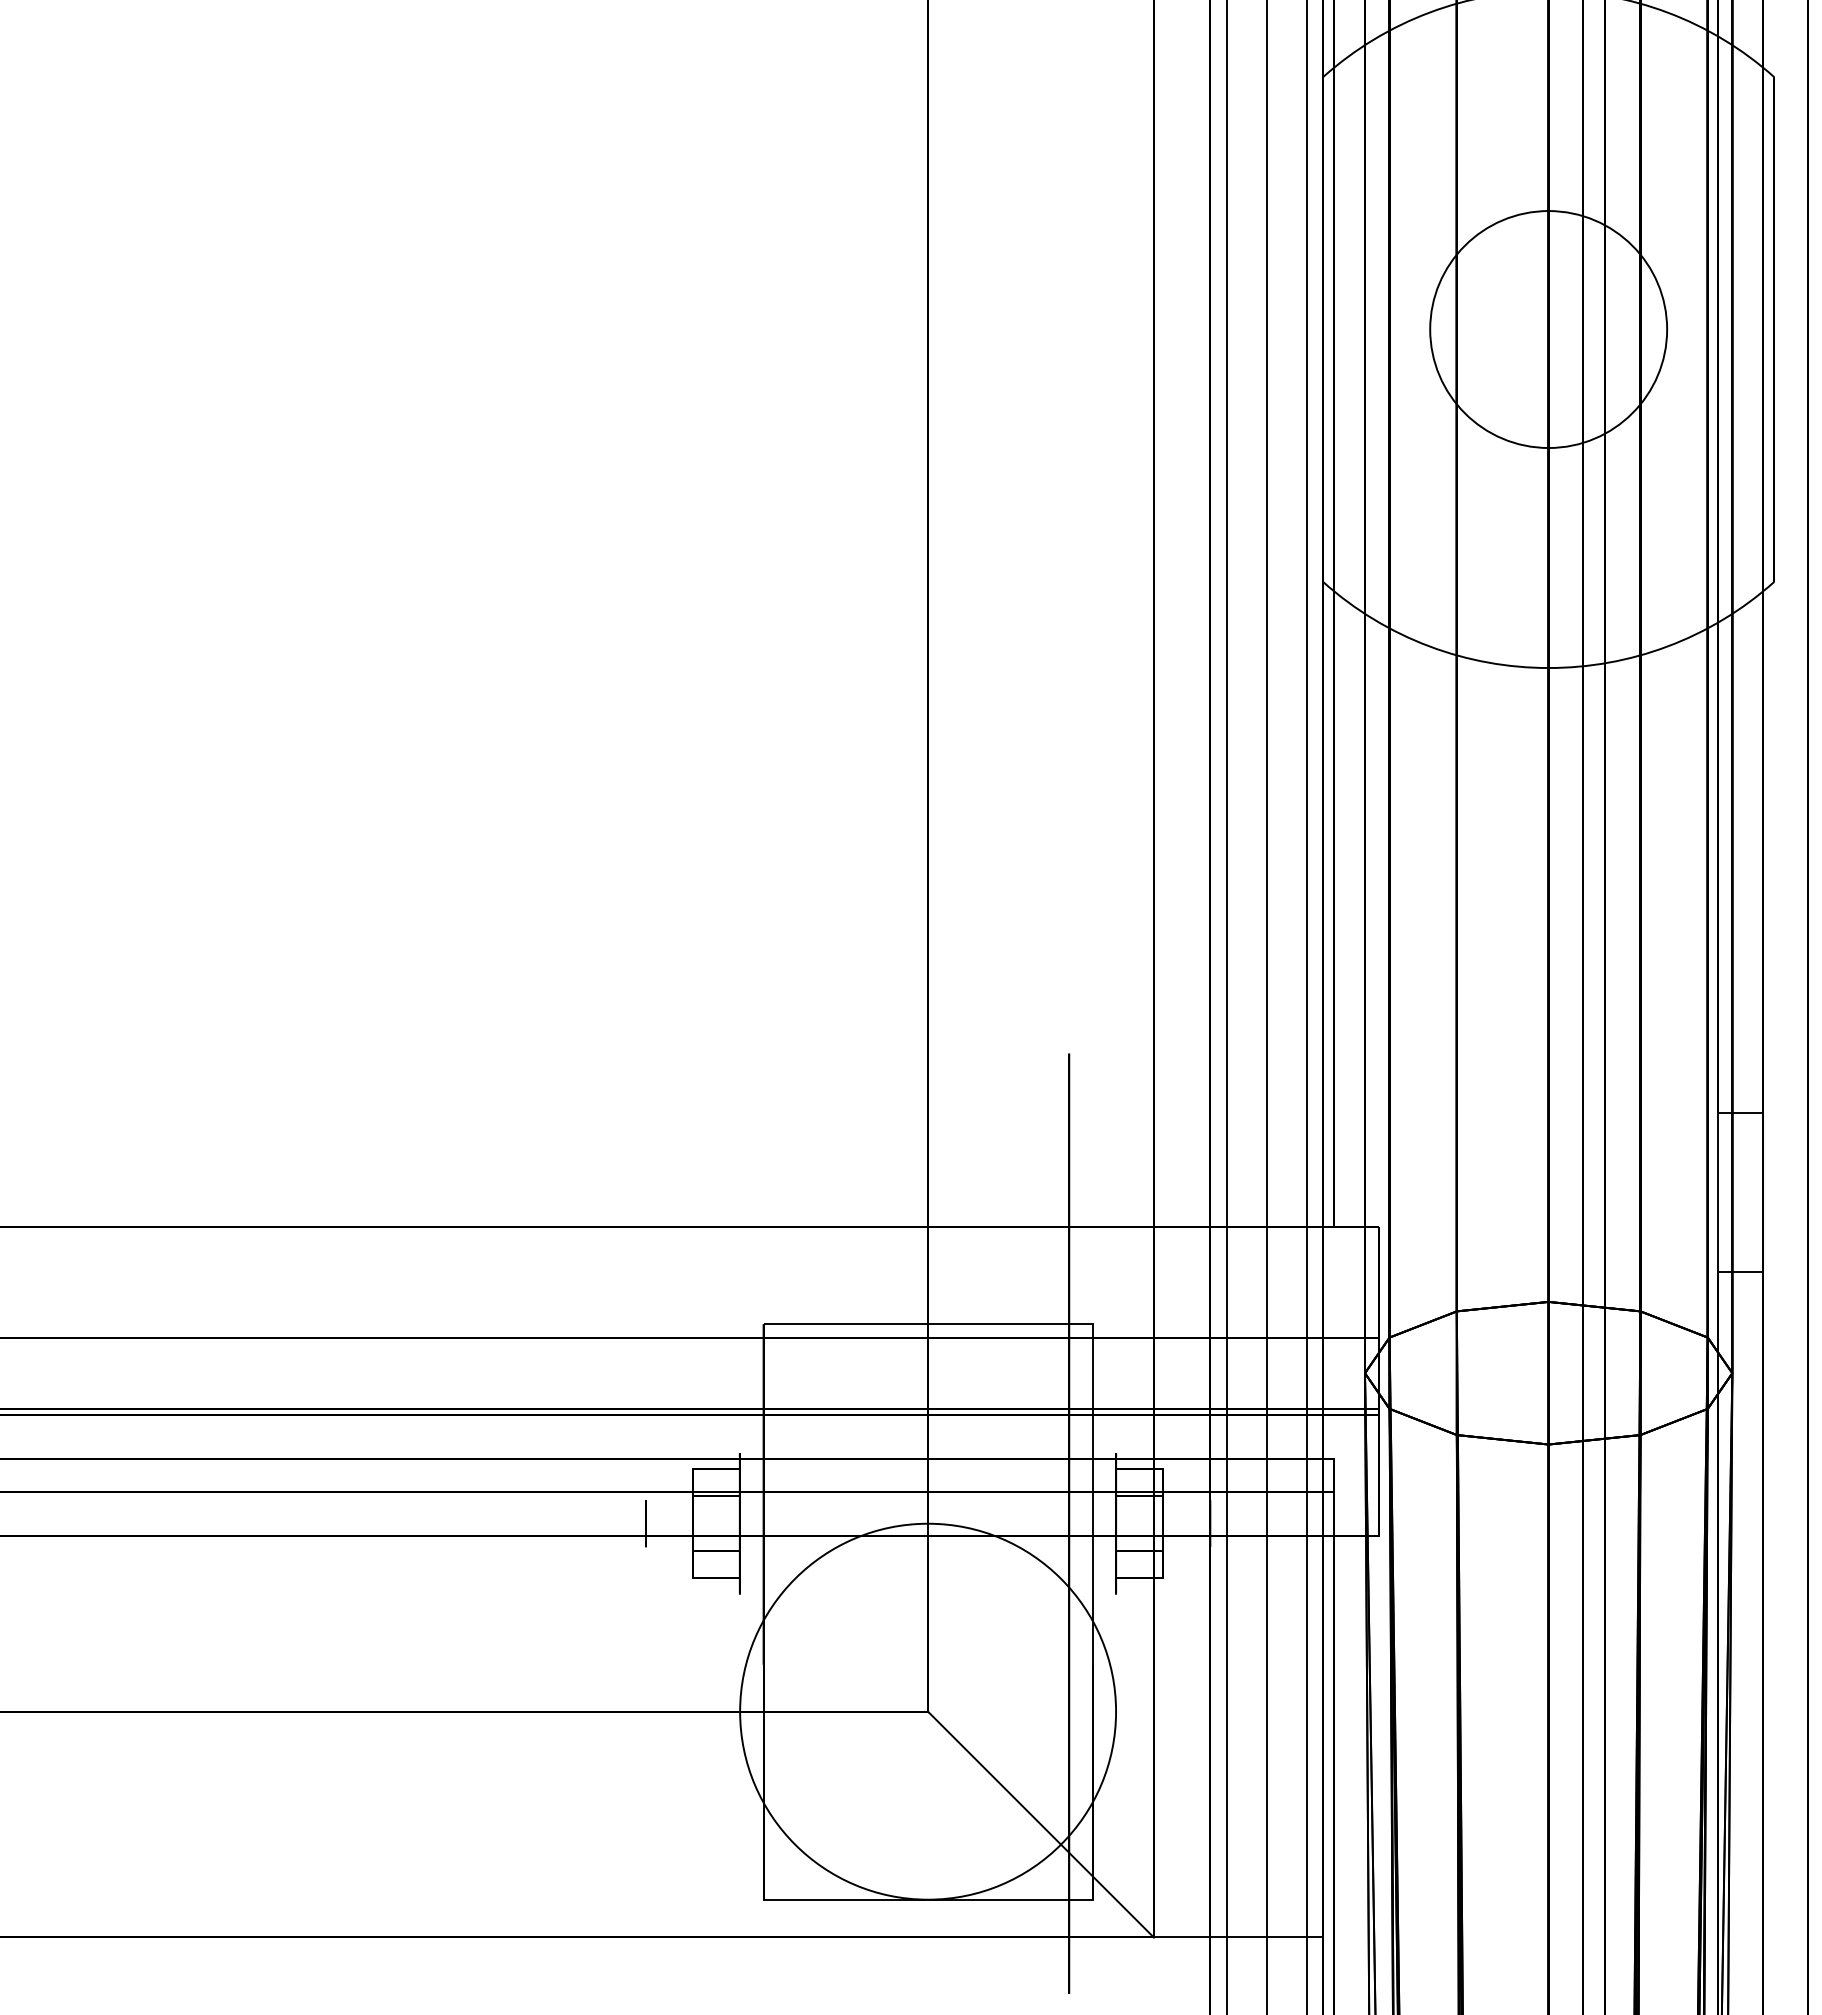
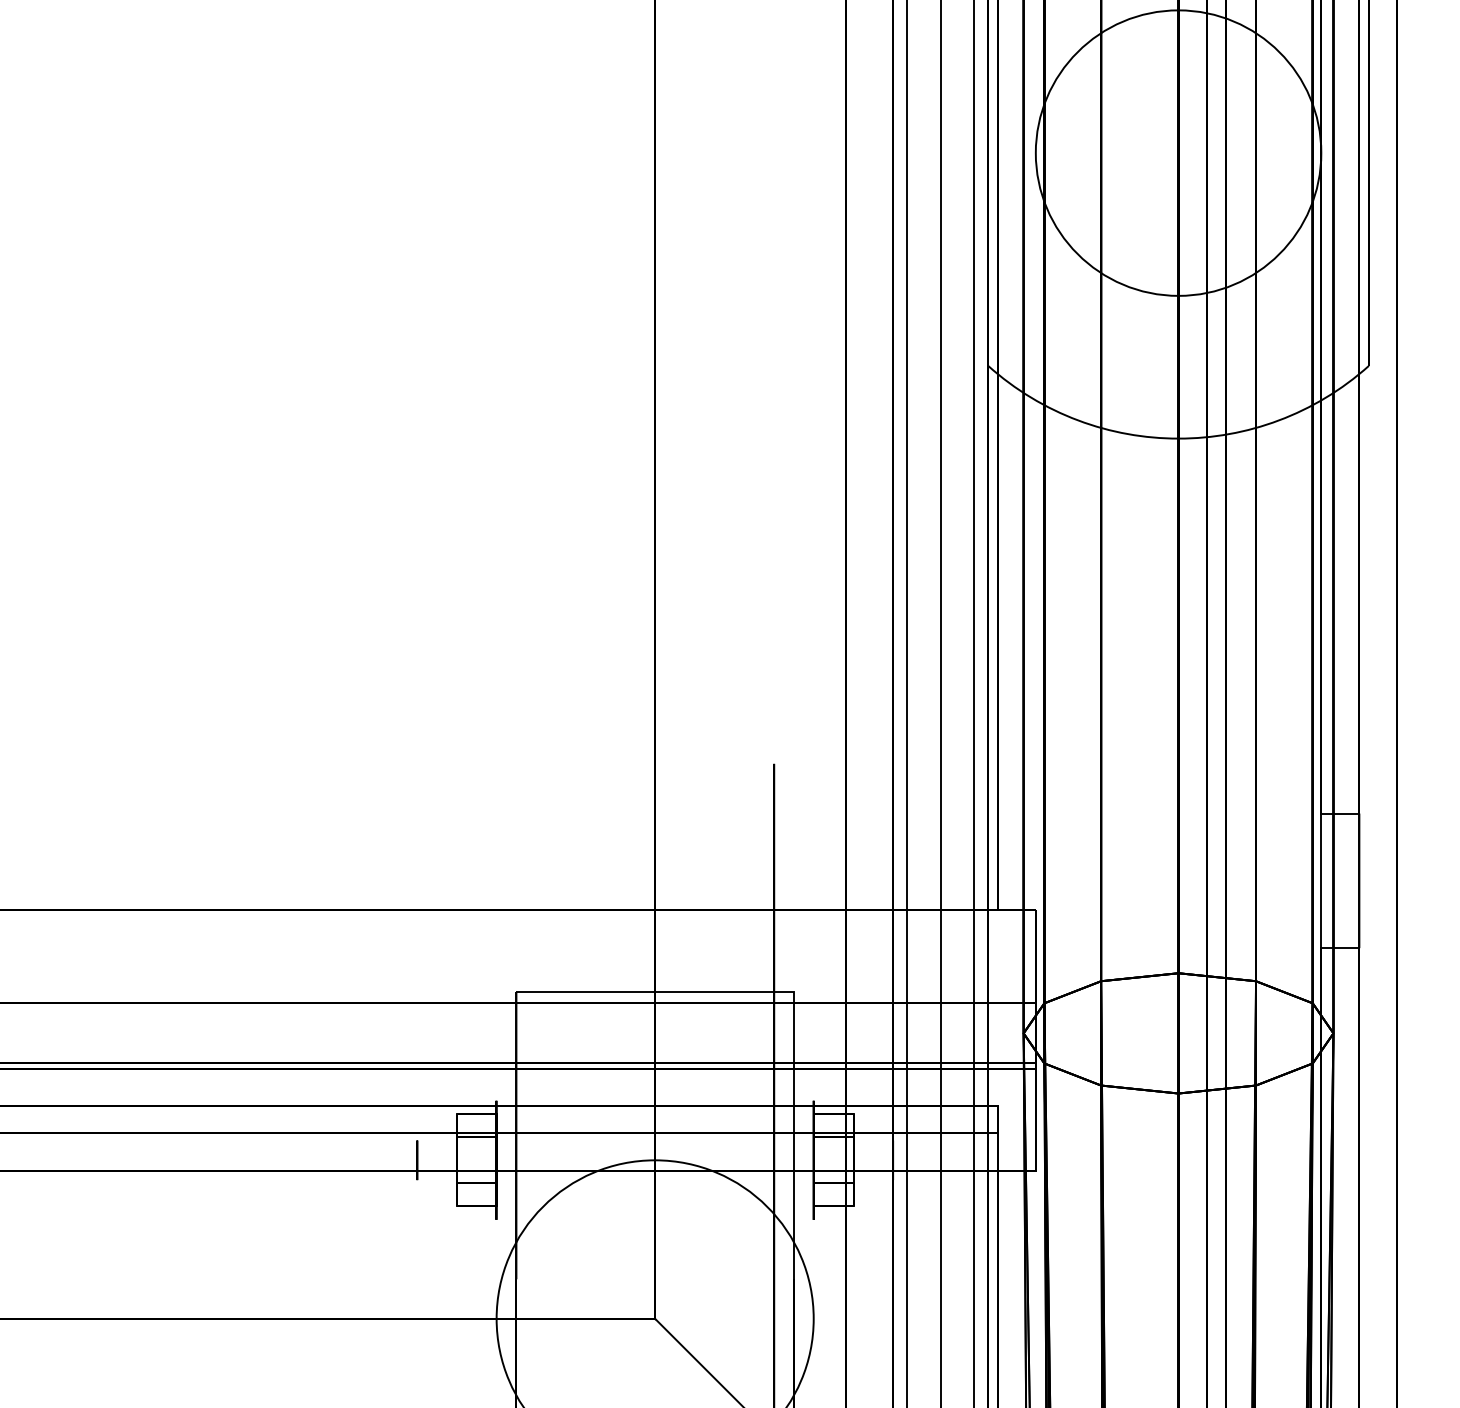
circle: (1548, 329) -> (1178, 153), size x1.43

